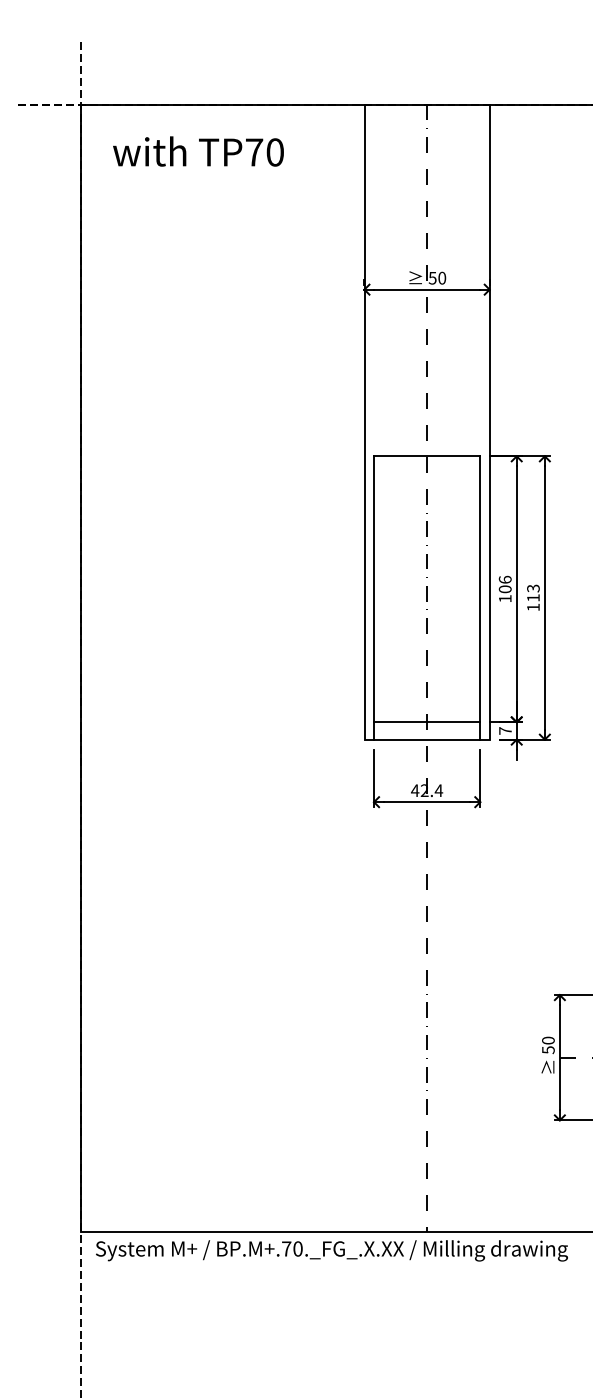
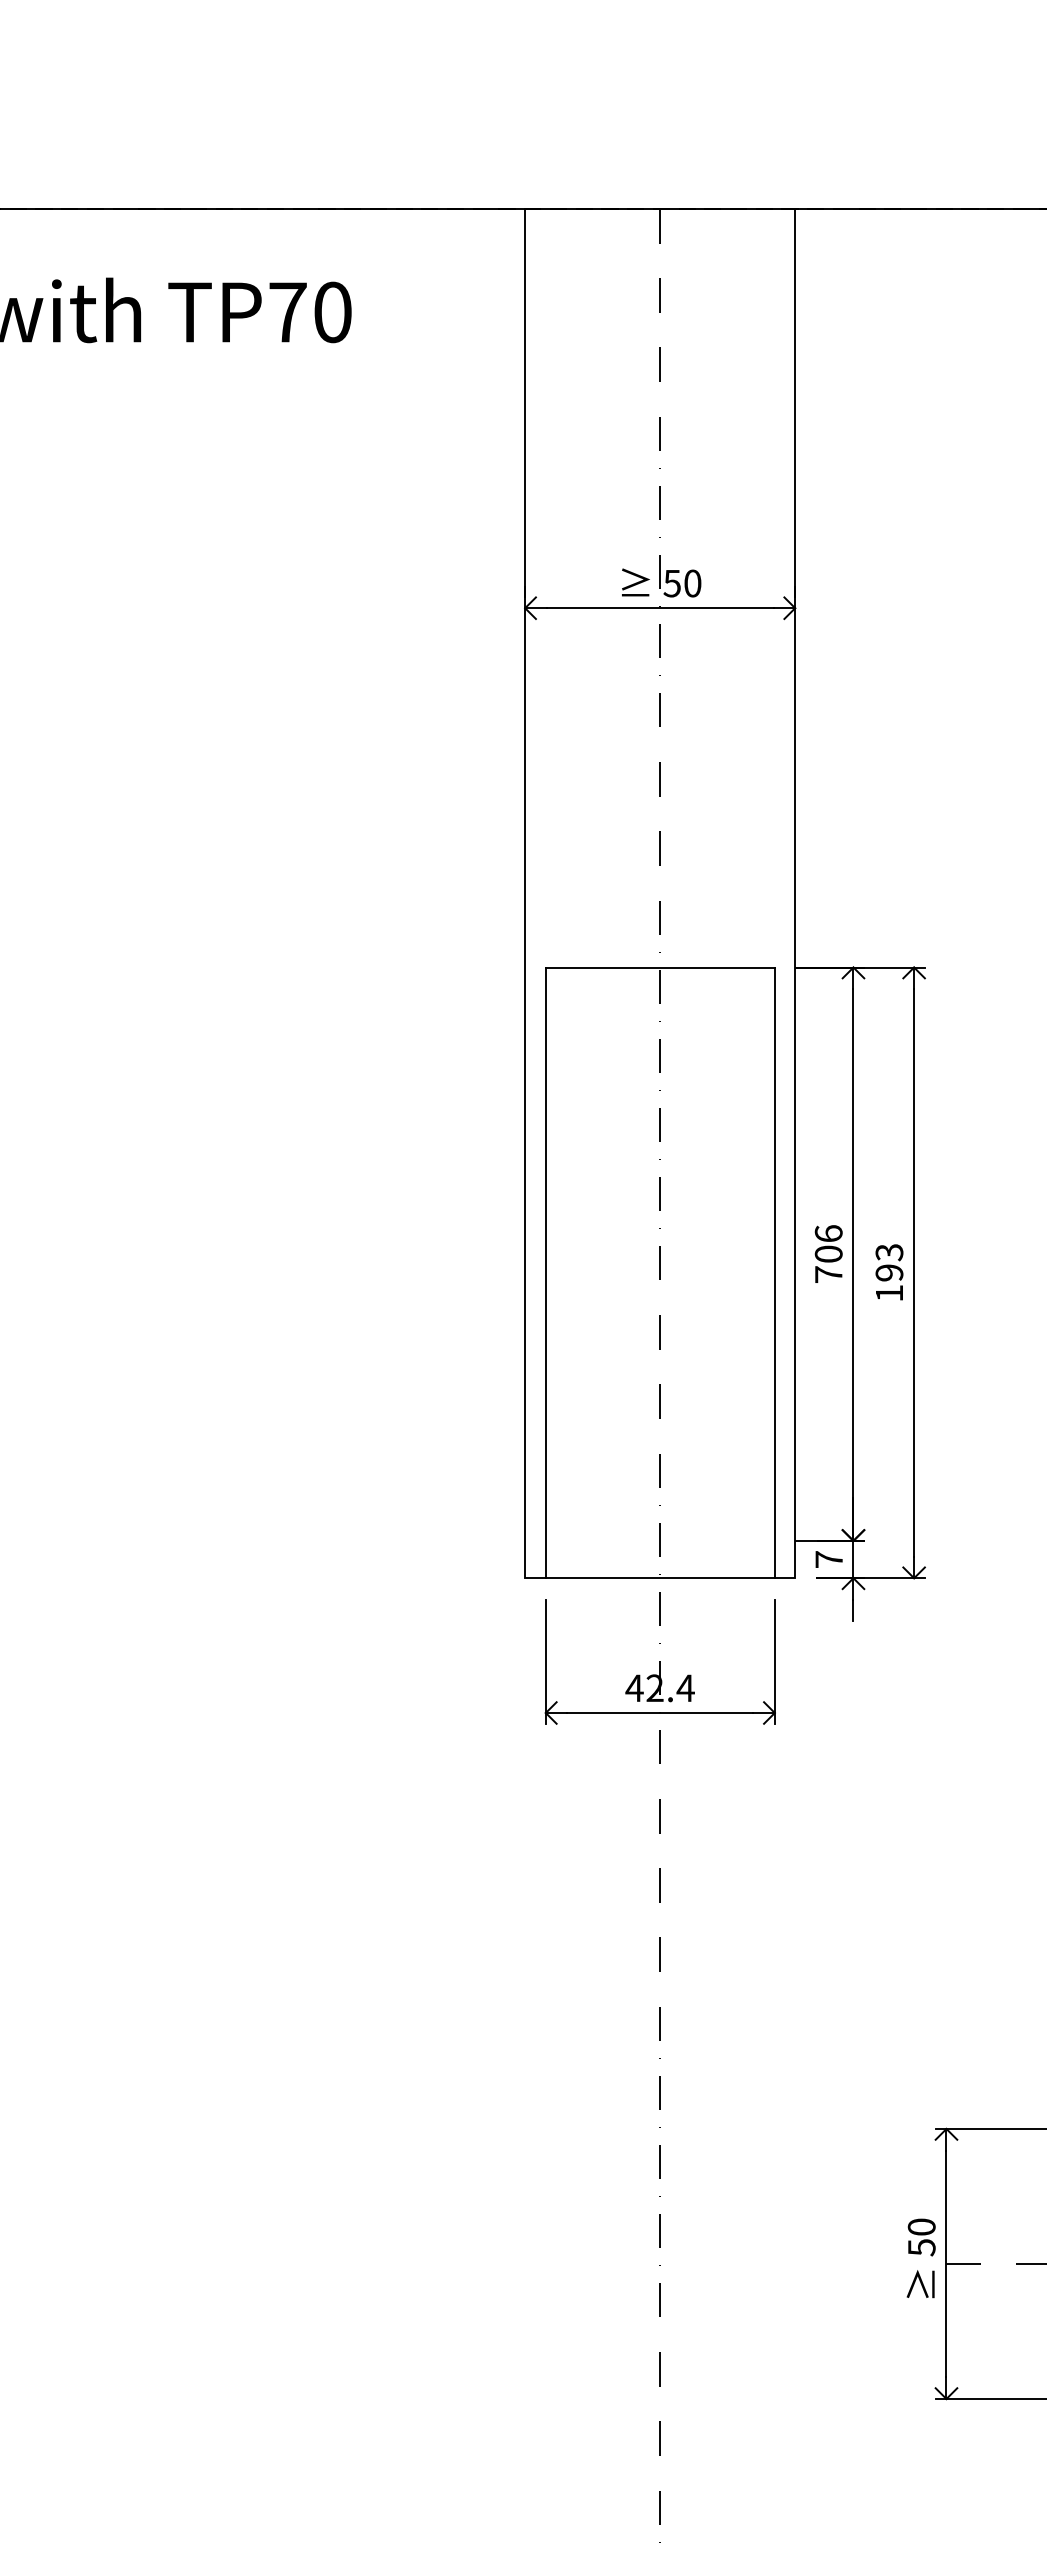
text: (533, 597) -> (889, 1271), 113 -> 193
text: (505, 598) -> (829, 1273), 106 -> 706
line: (427, 722) -> (661, 1541), removed

